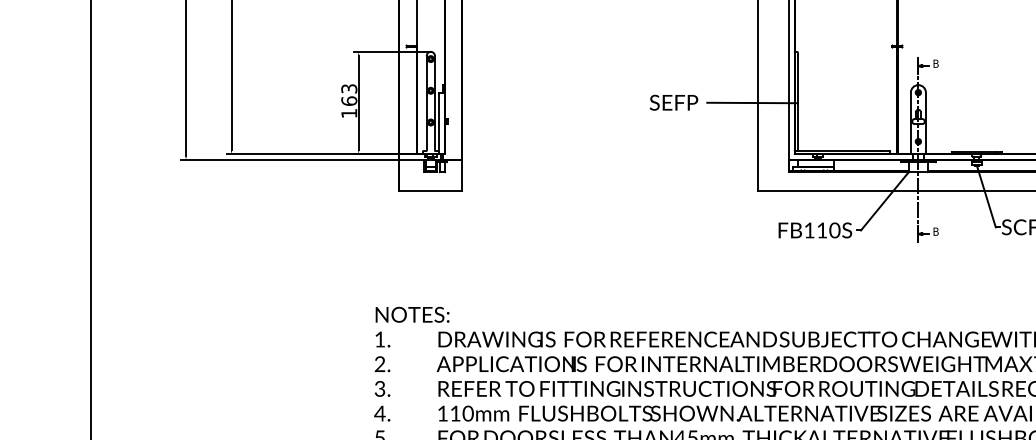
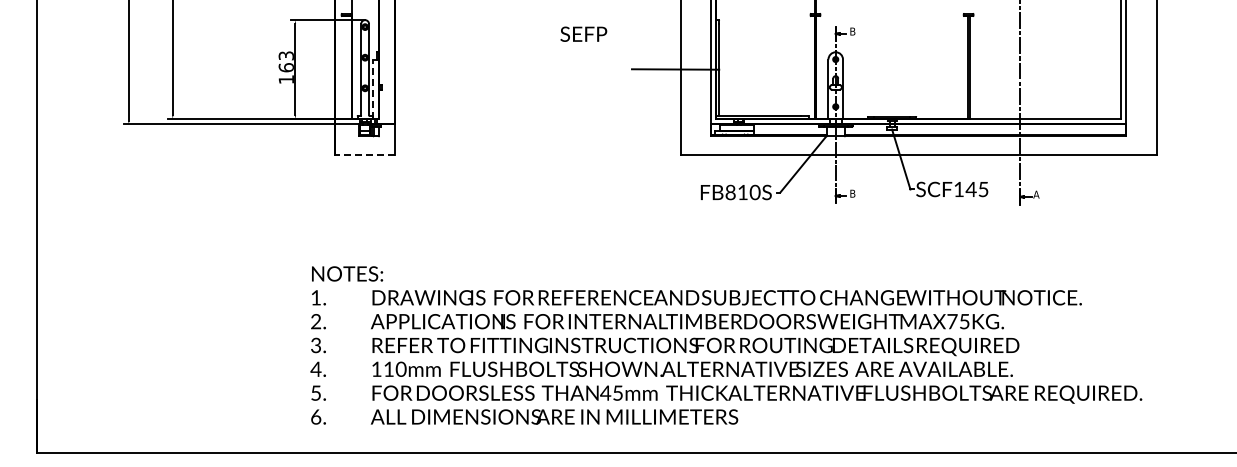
text: (673, 101) -> (583, 33), moved
line: (439, 123) -> (373, 89), solid -> dashed
line: (430, 191) -> (364, 154), solid -> dashed
text: (809, 230) -> (730, 192), FB110S -> FB810S

